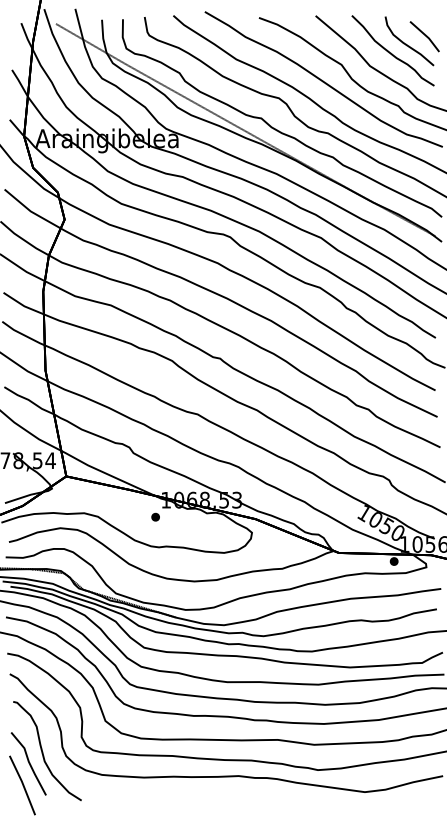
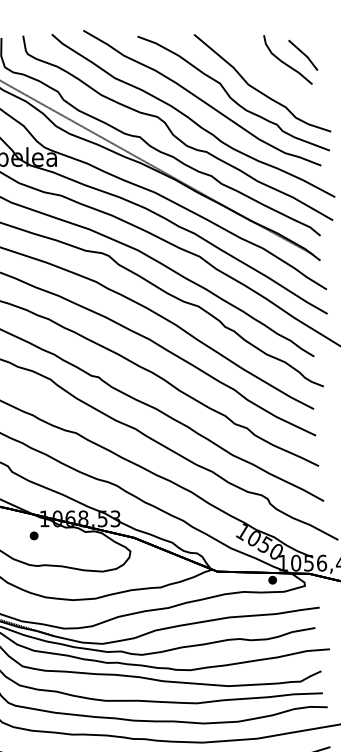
curve: (391, 52) -> (269, 71), removed

